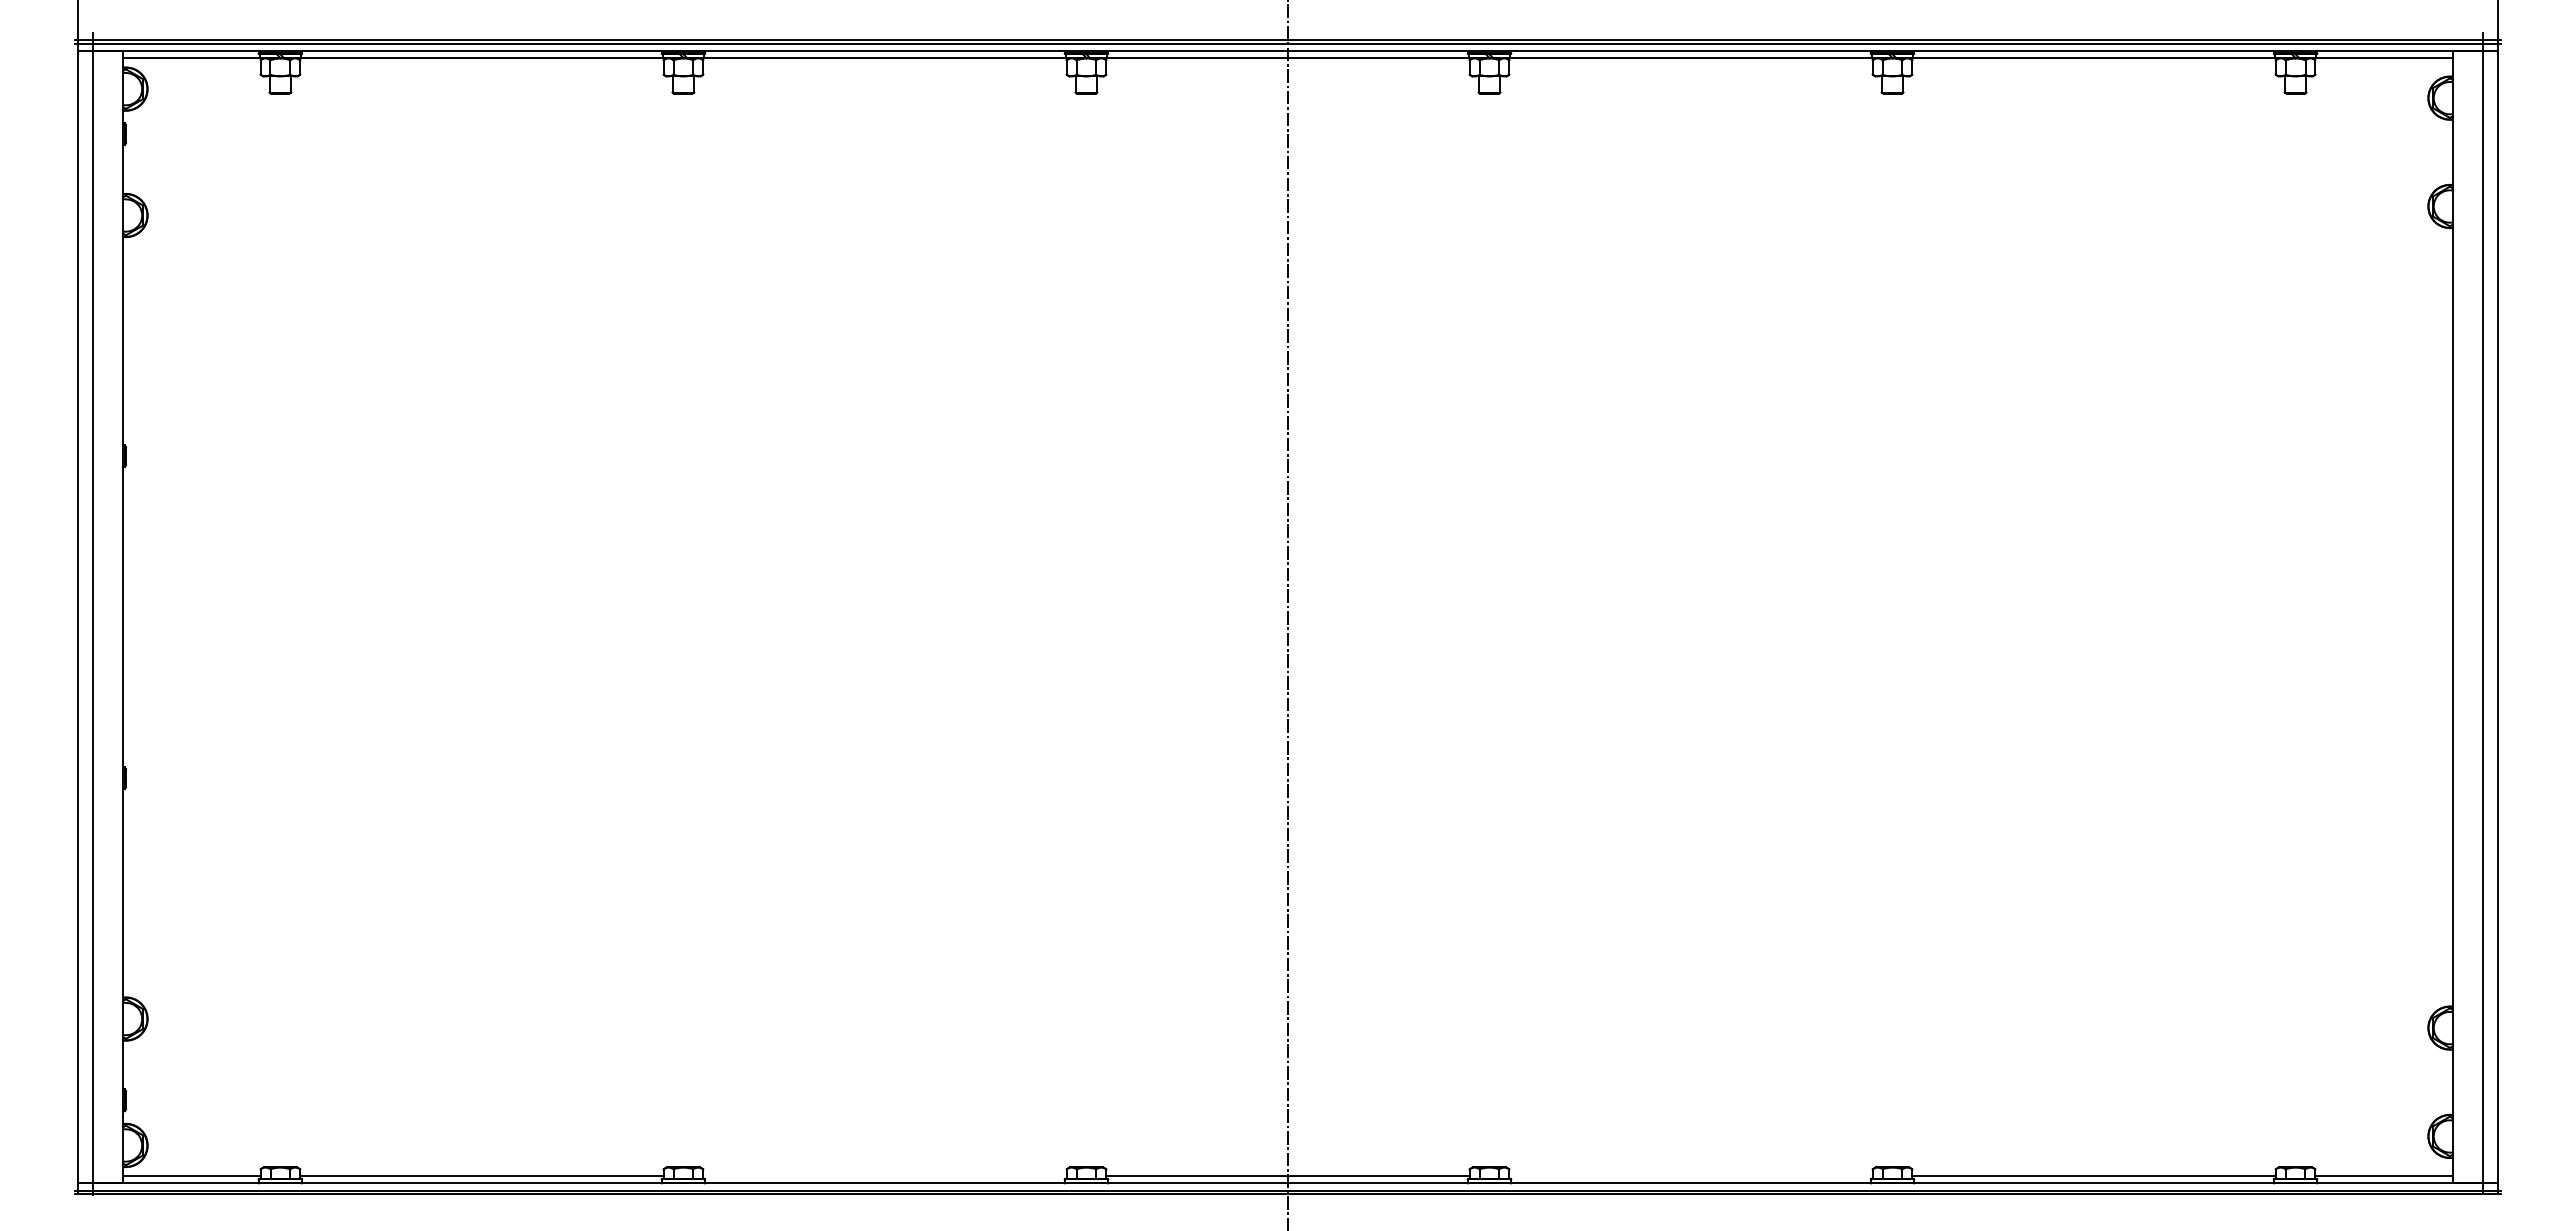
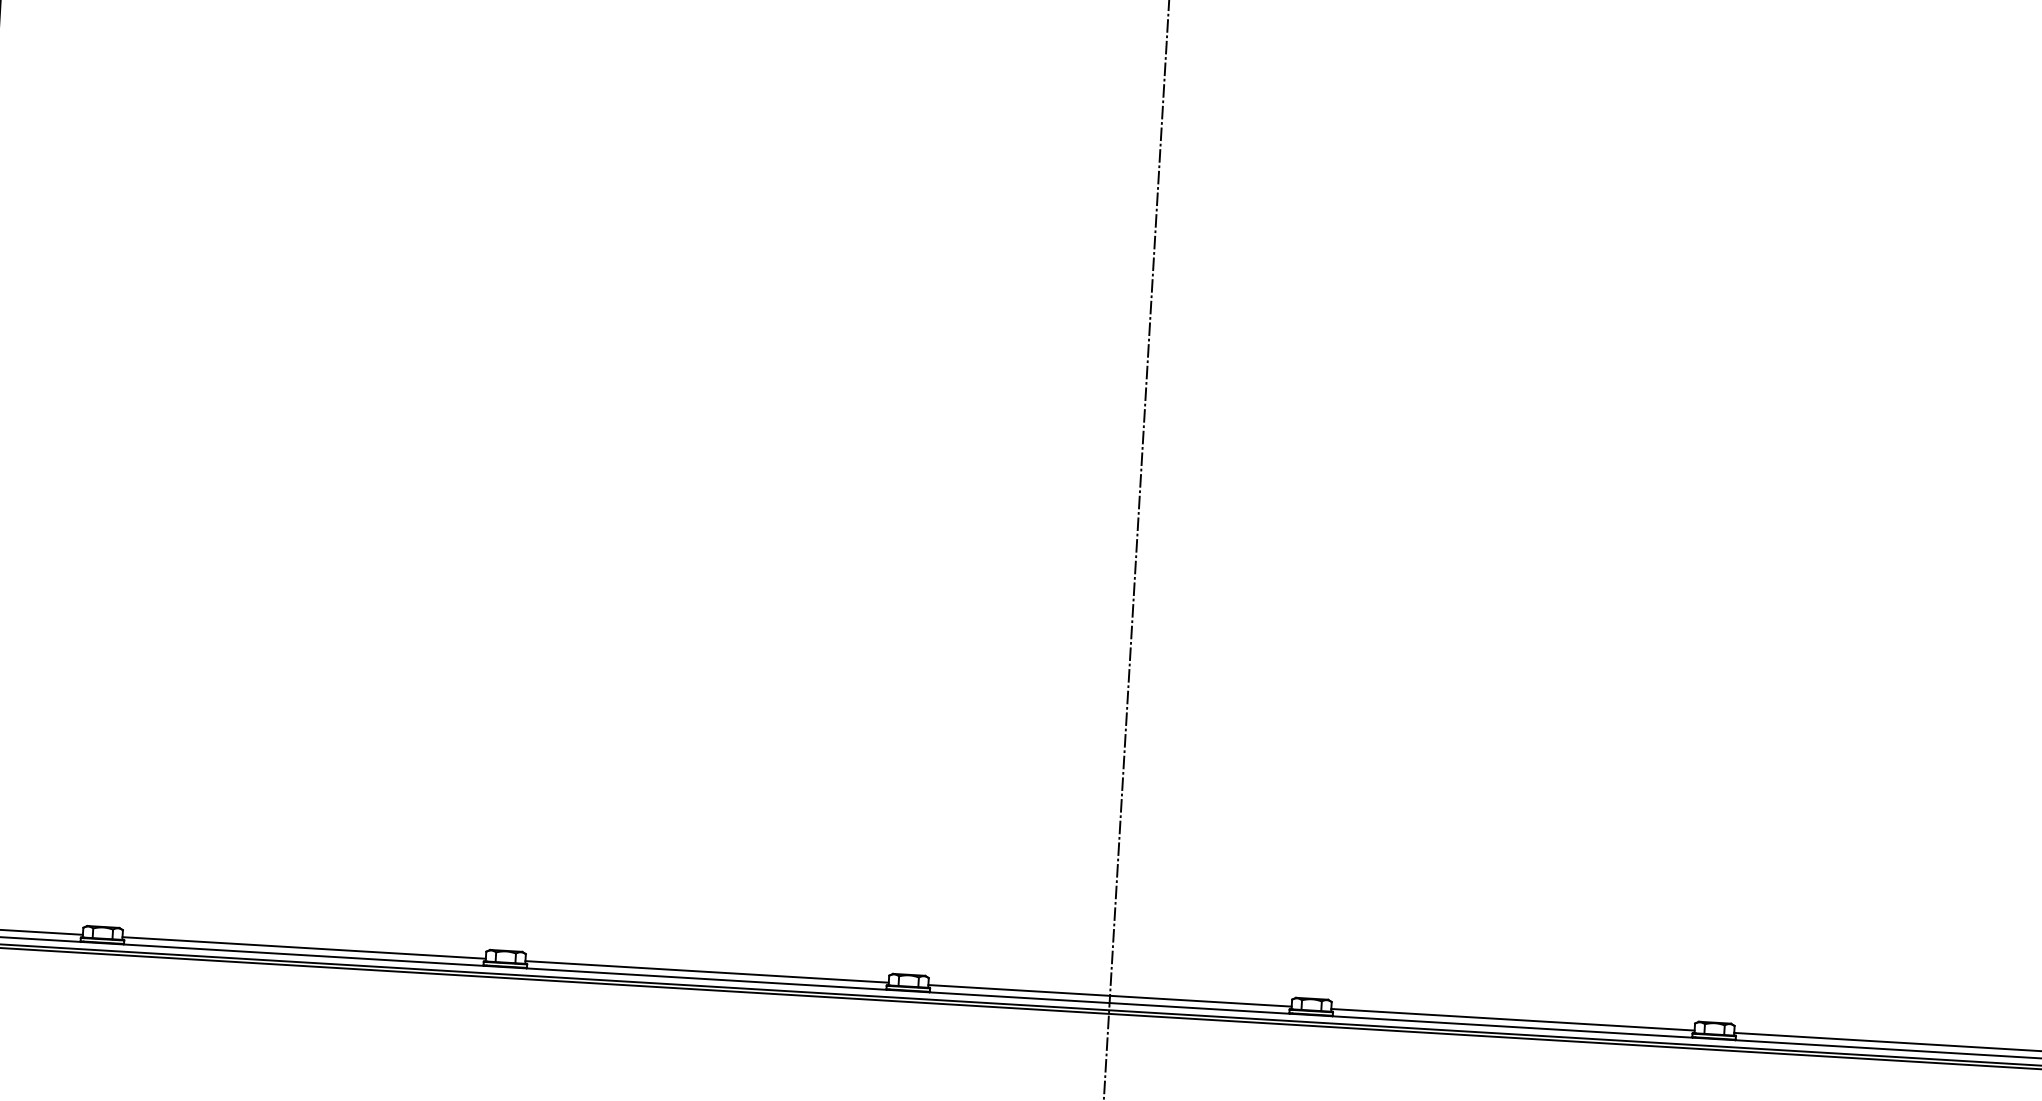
line: (884, 1176) -> (706, 972), added
line: (1690, 1176) -> (1512, 1020), added

